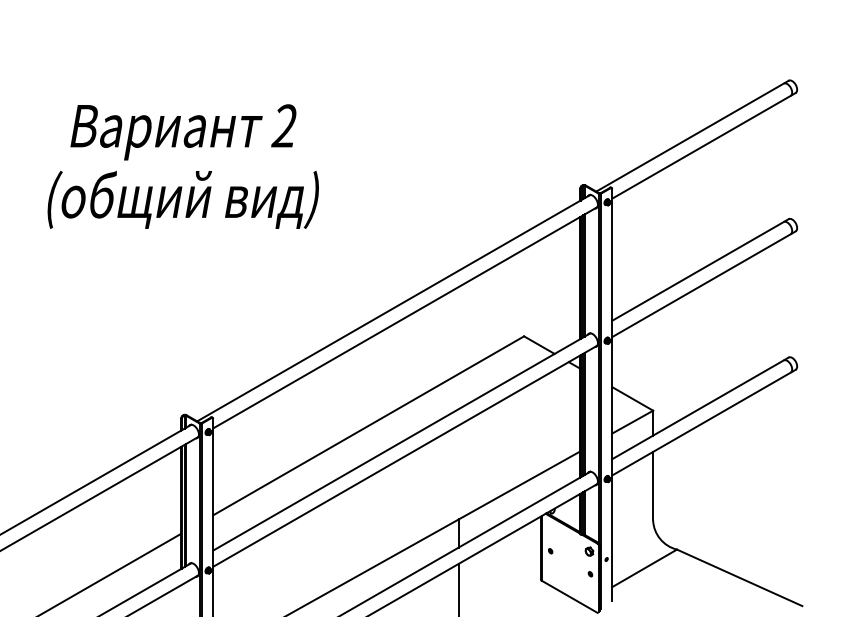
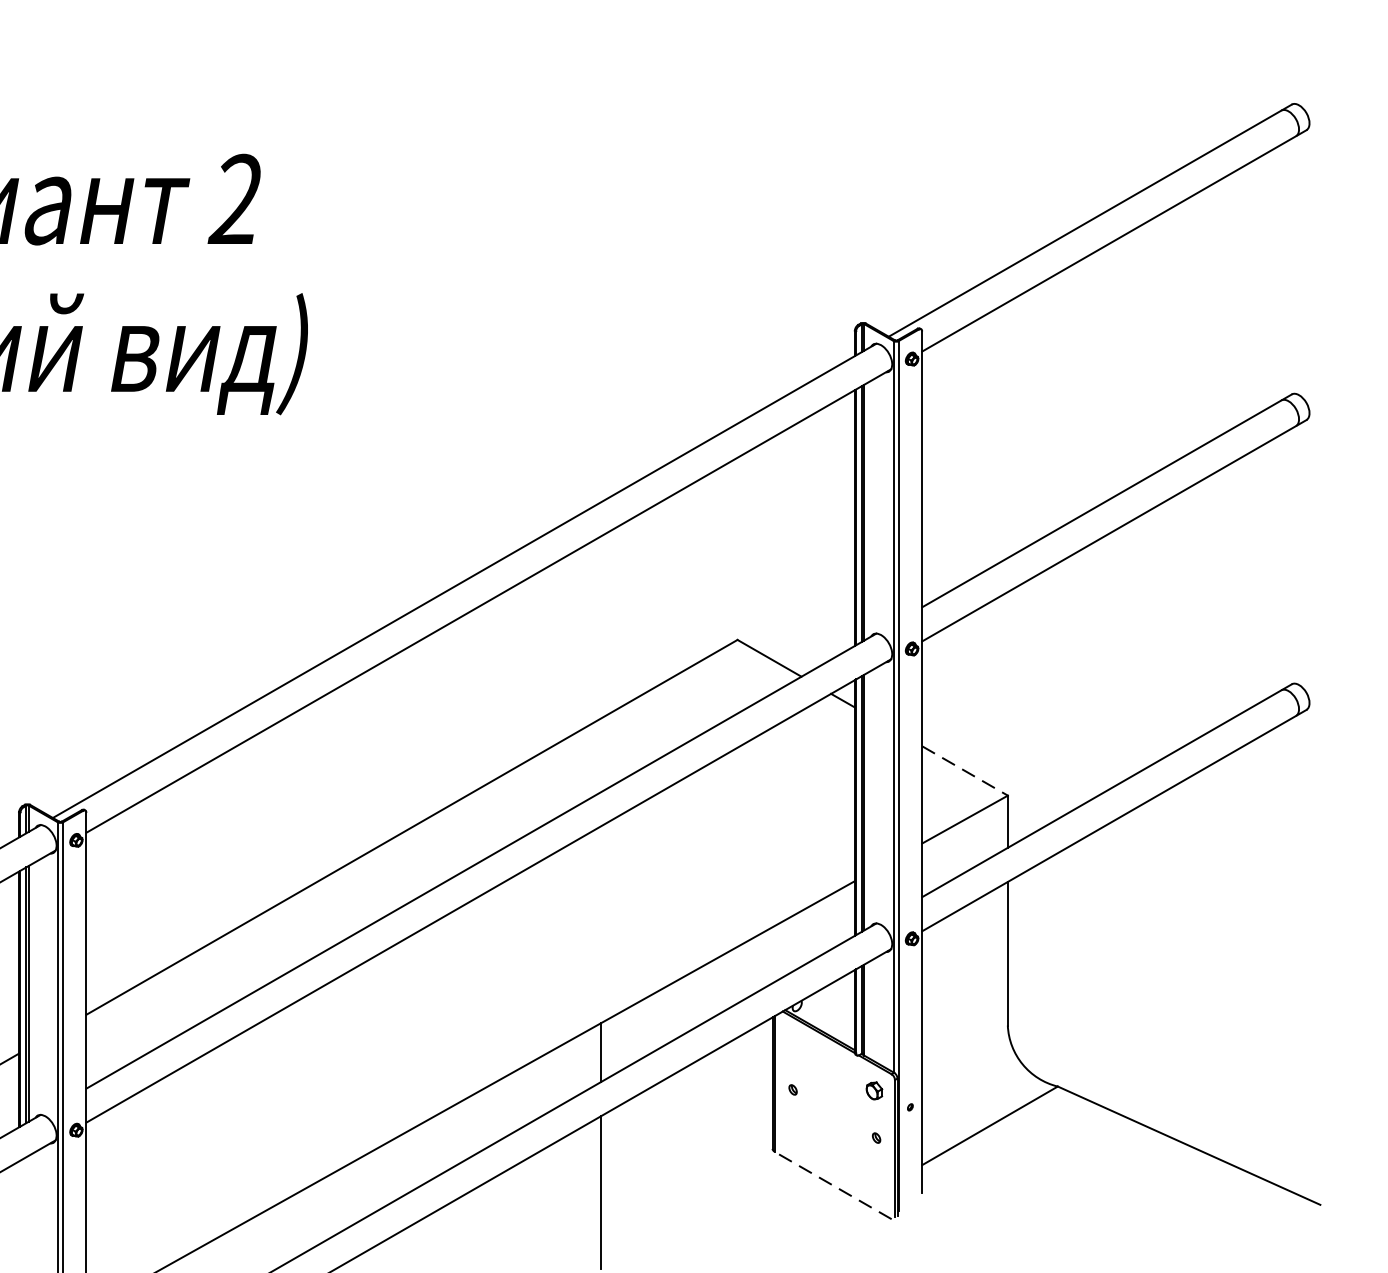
line: (632, 398) -> (964, 770), solid -> dashed
line: (569, 596) -> (832, 1184), solid -> dashed

